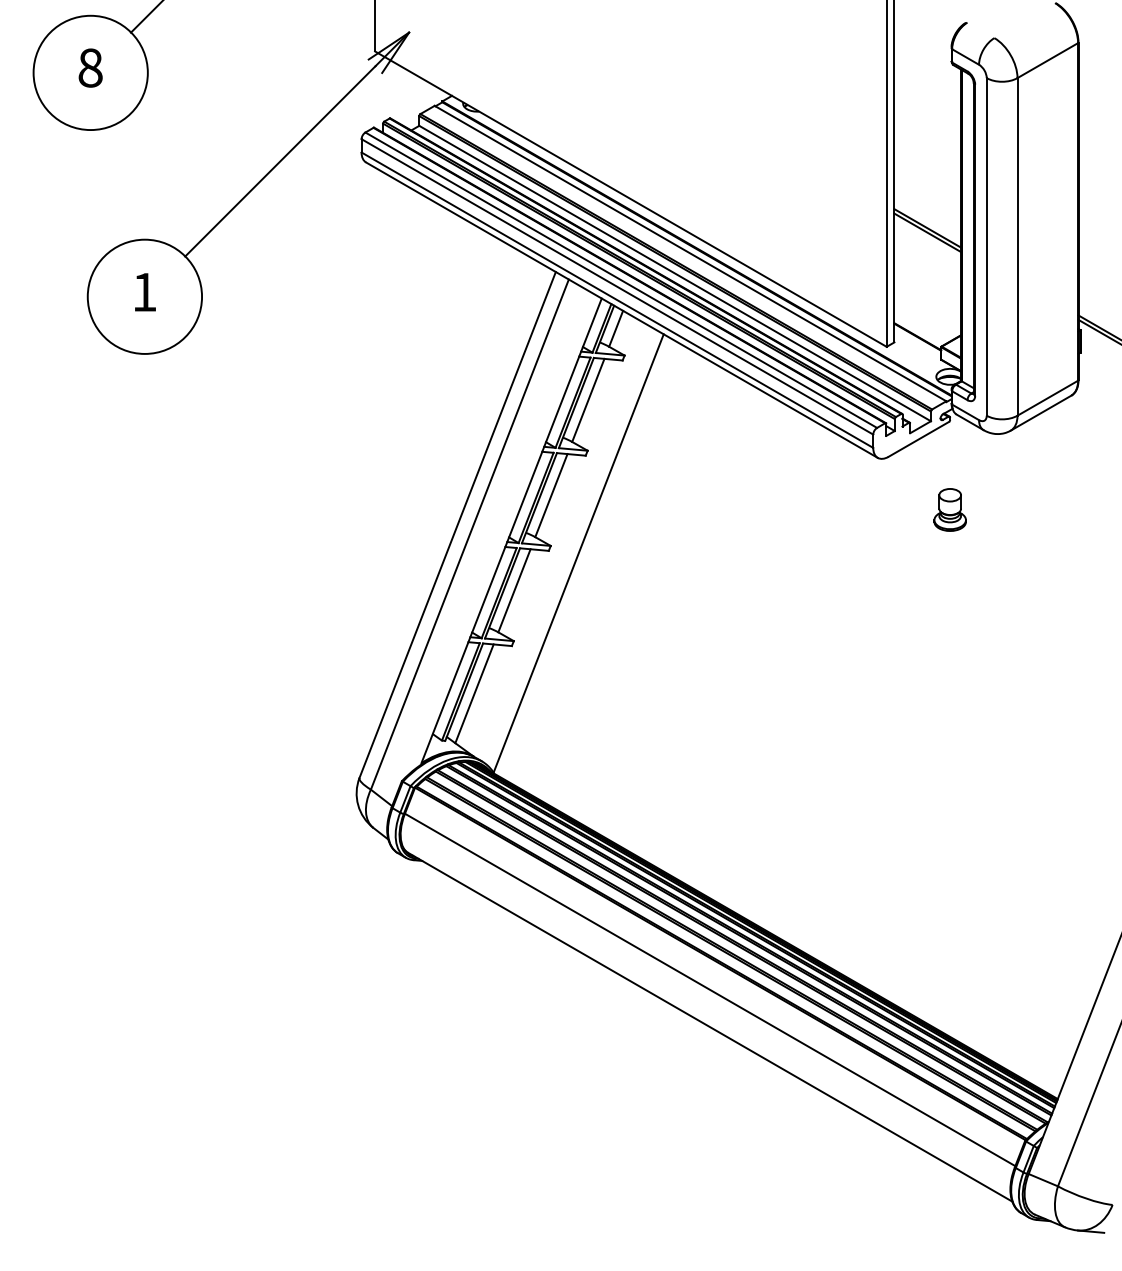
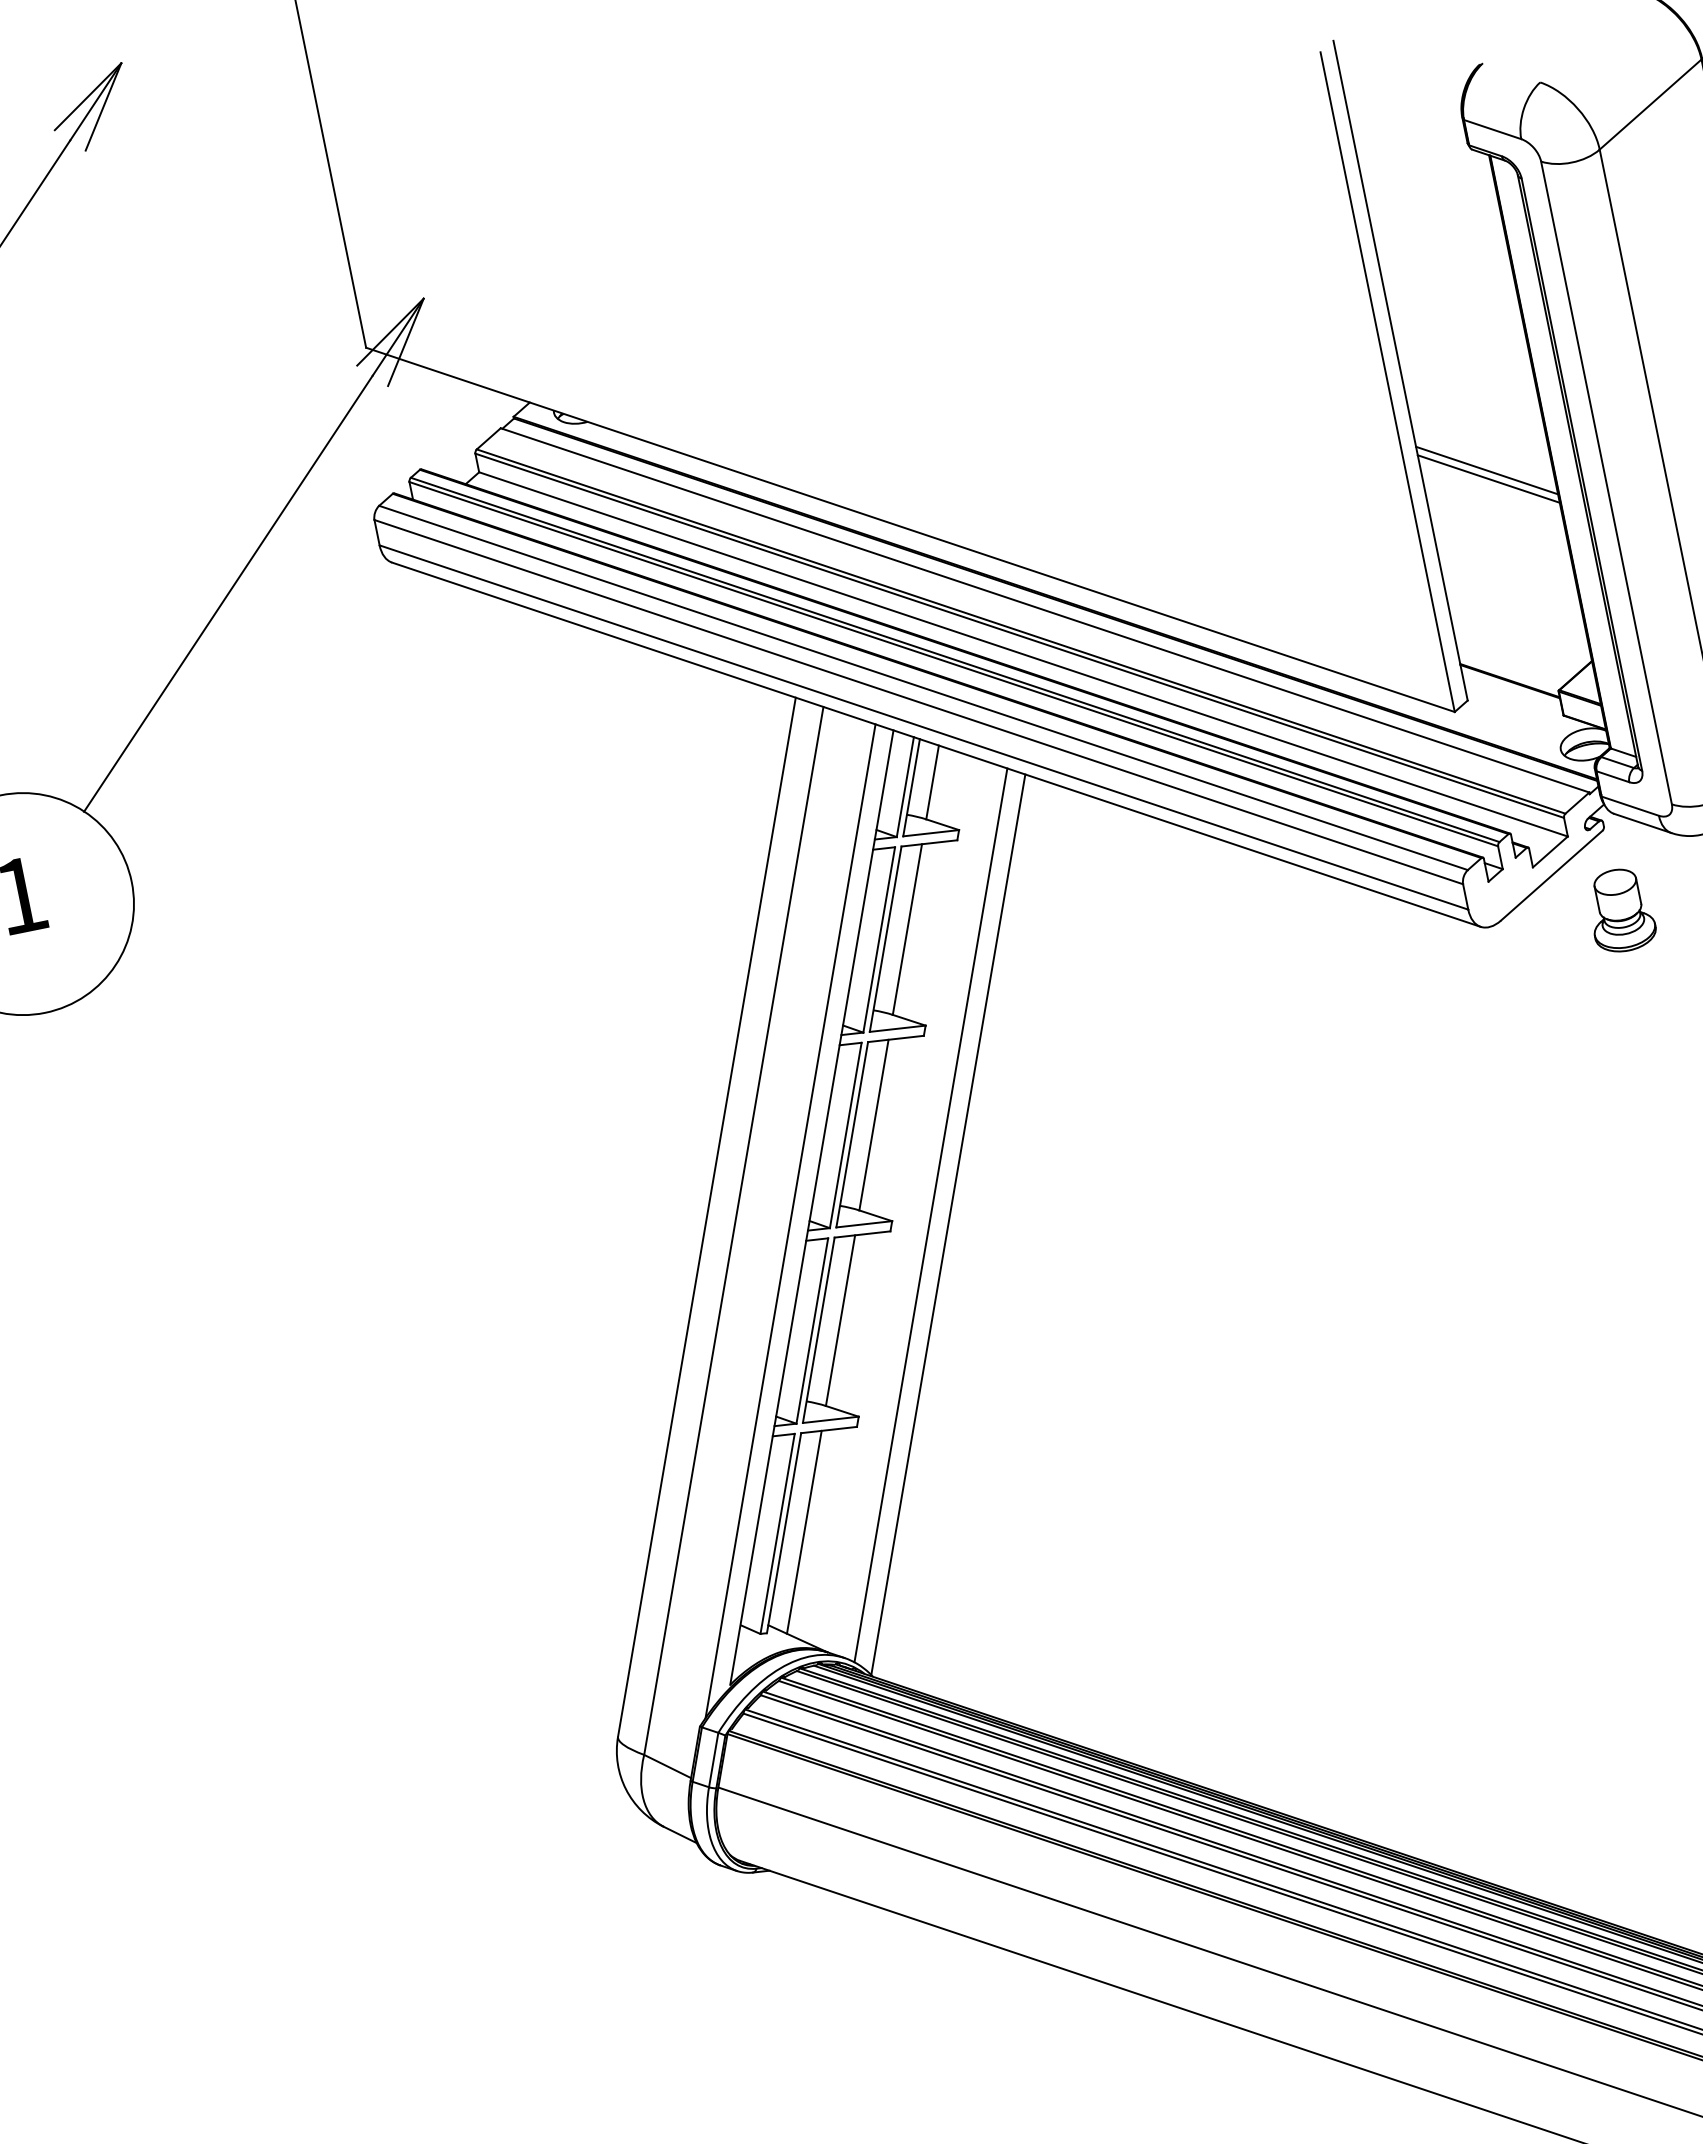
part: (949, 509) -> (1619, 909), moved
line: (499, 535) -> (790, 1221), added
line: (570, 546) -> (930, 1214), added

